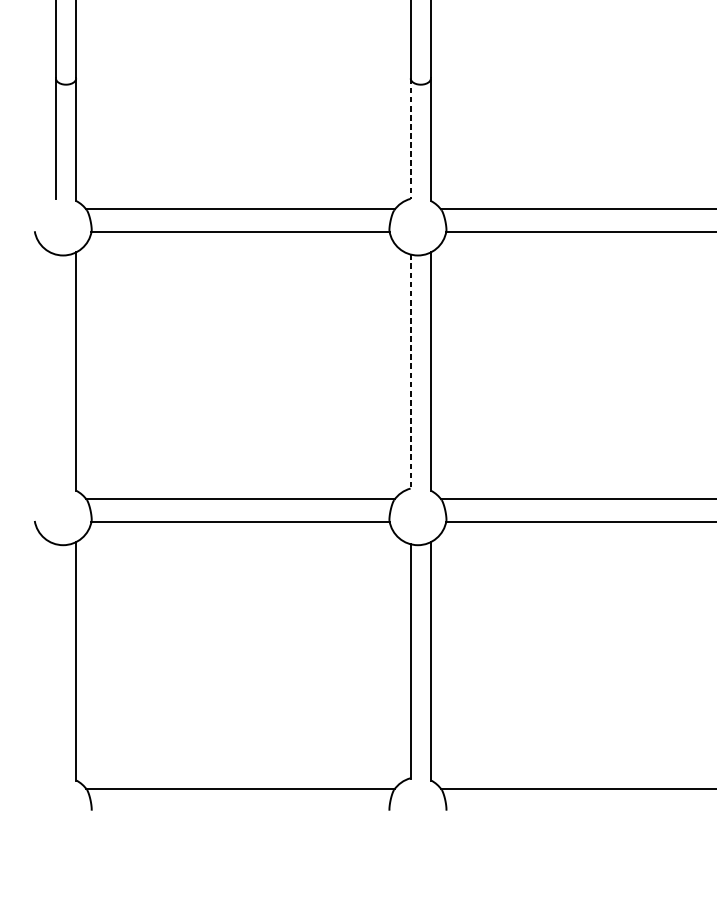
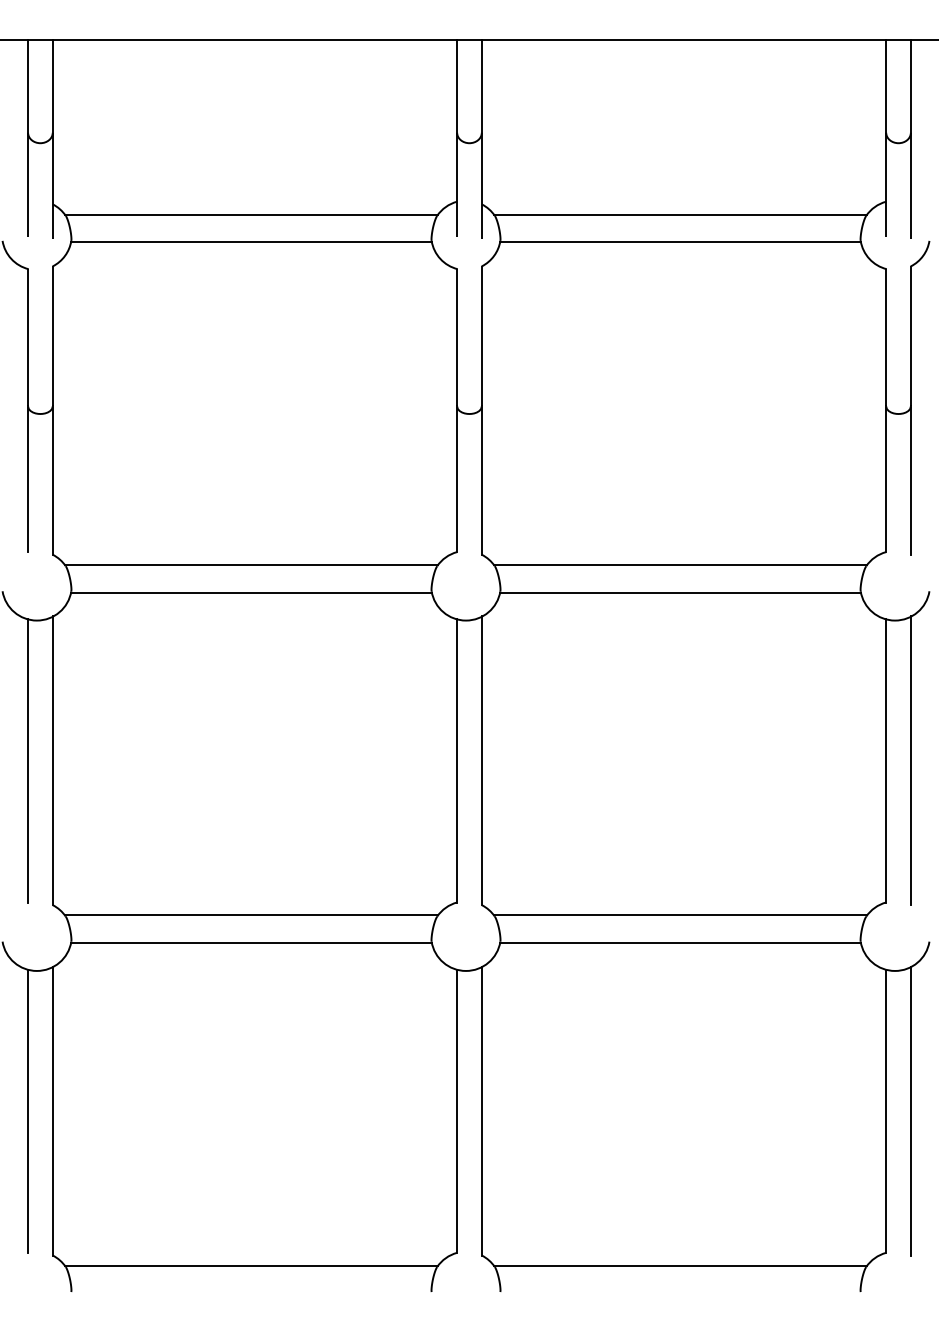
line: (410, 138) -> (457, 479), dashed -> solid
line: (56, 371) -> (28, 760), added
line: (410, 371) -> (457, 760), dashed -> solid
line: (56, 661) -> (28, 1111), added

